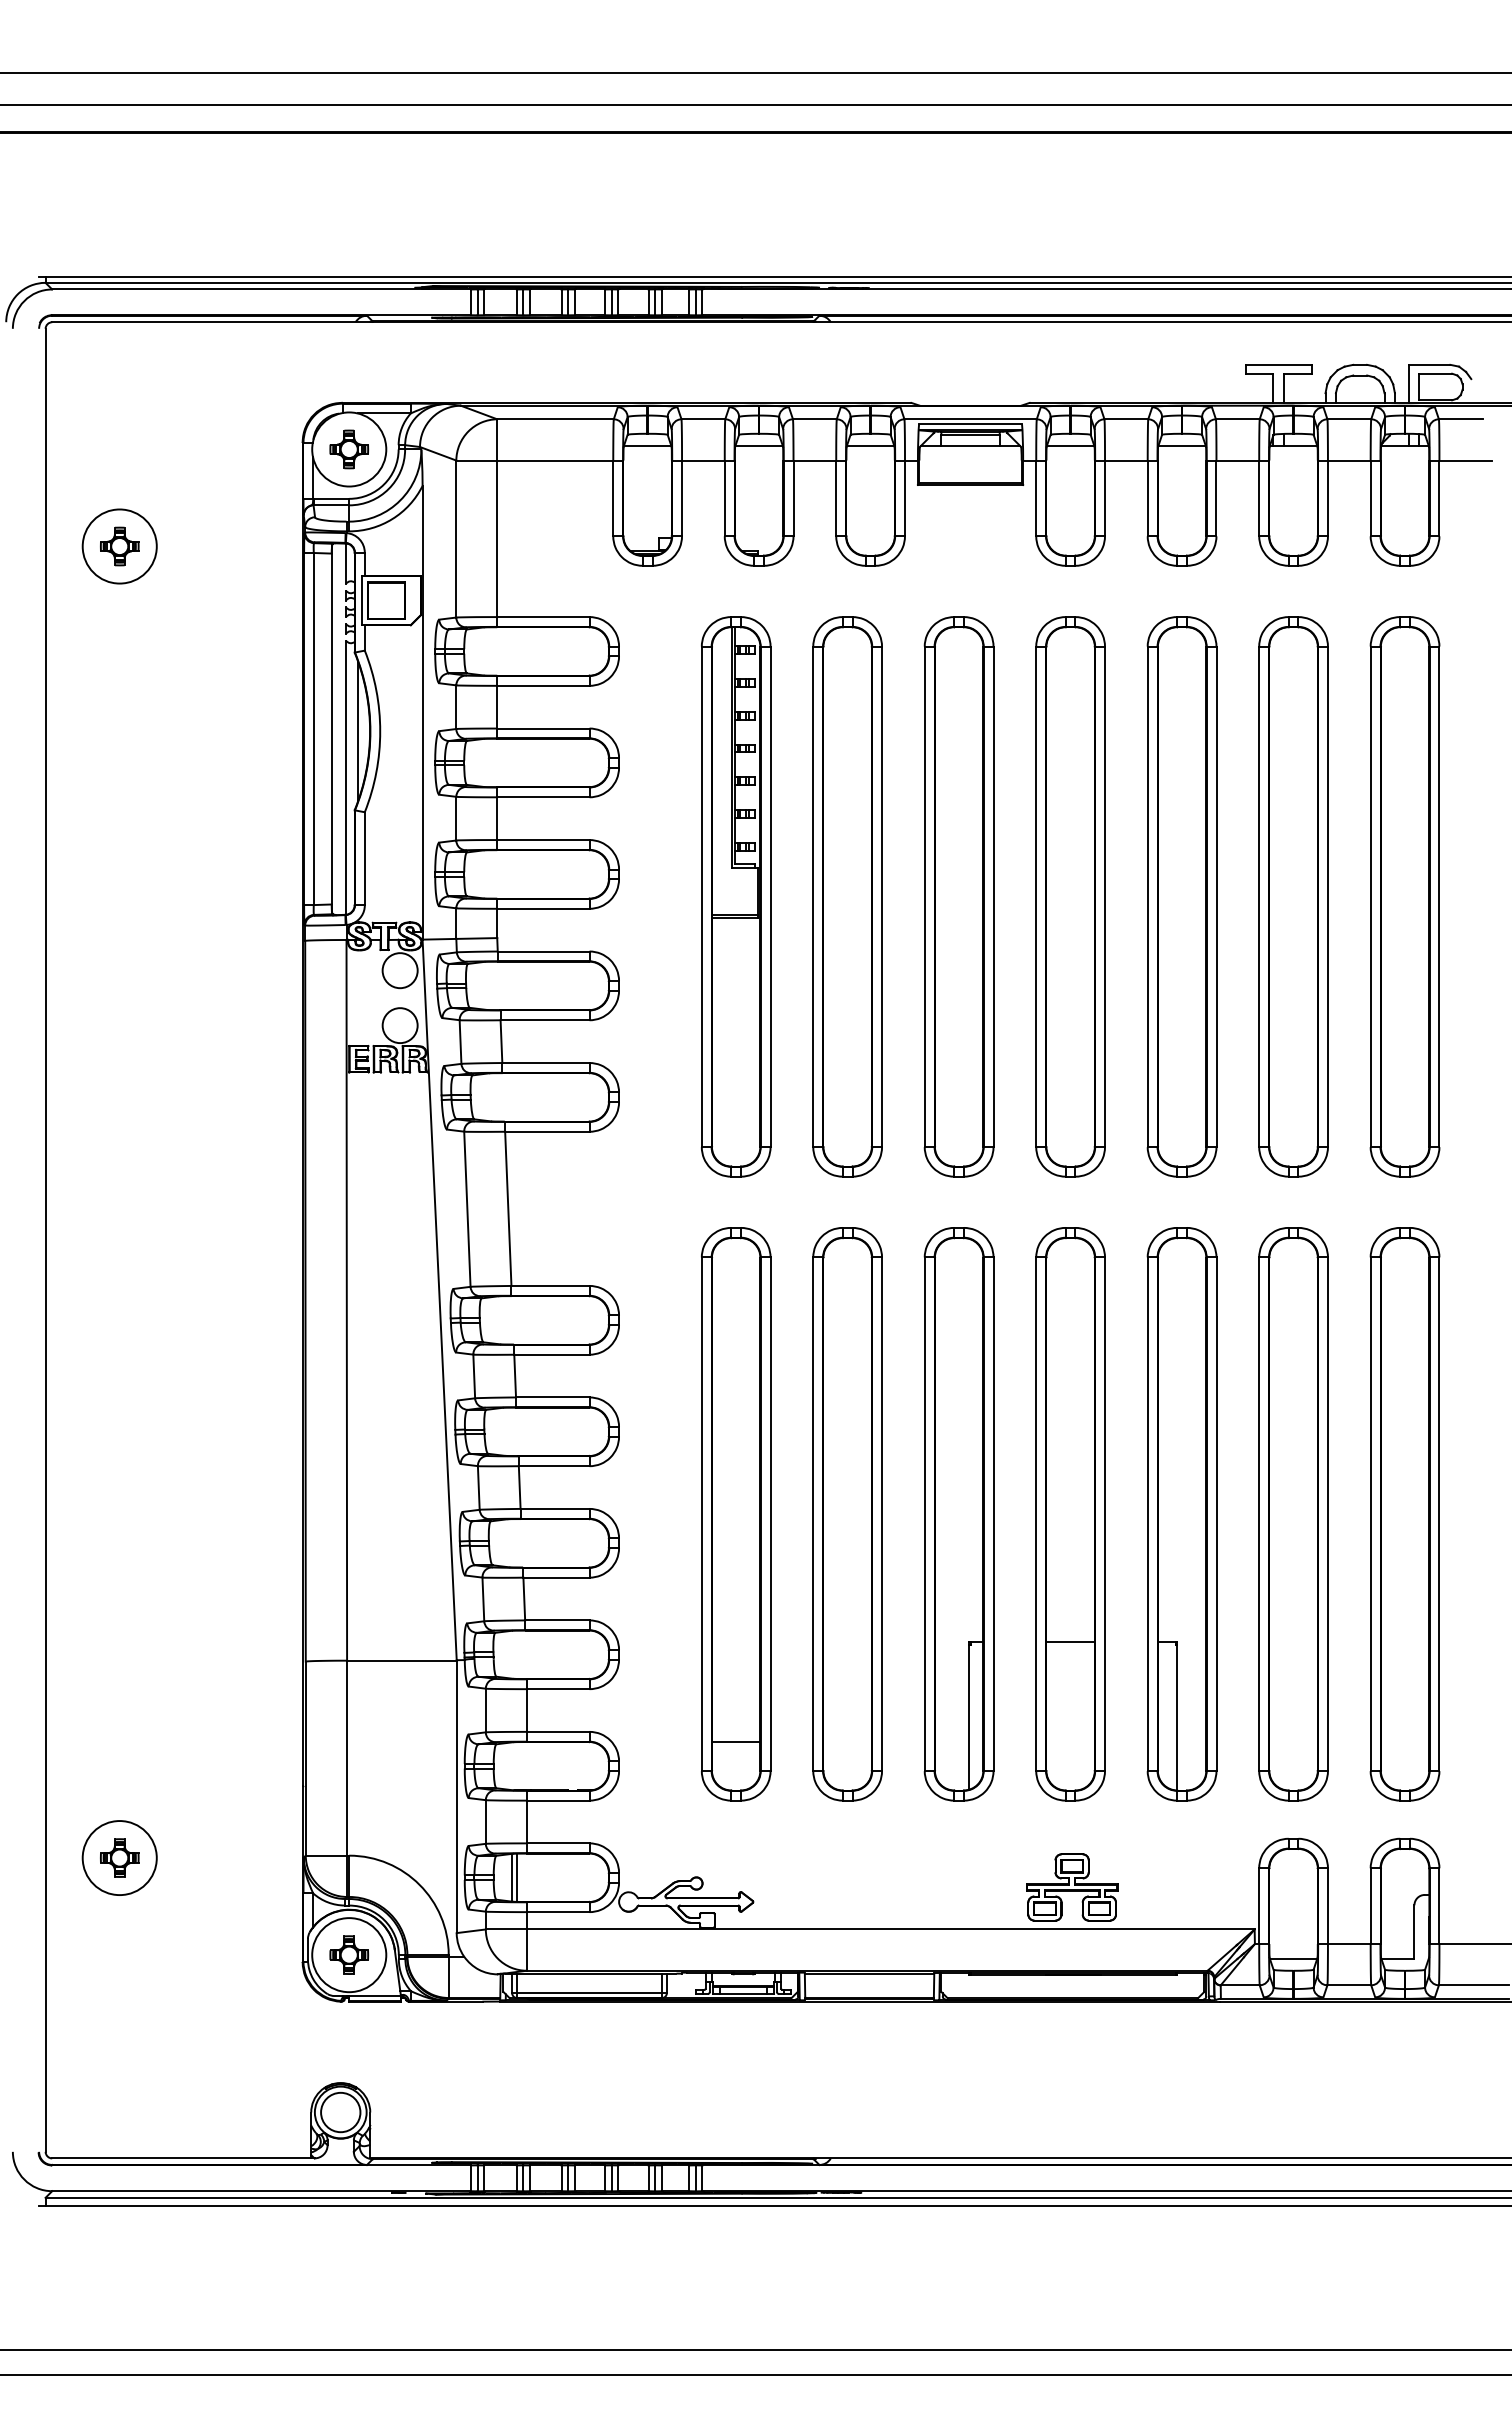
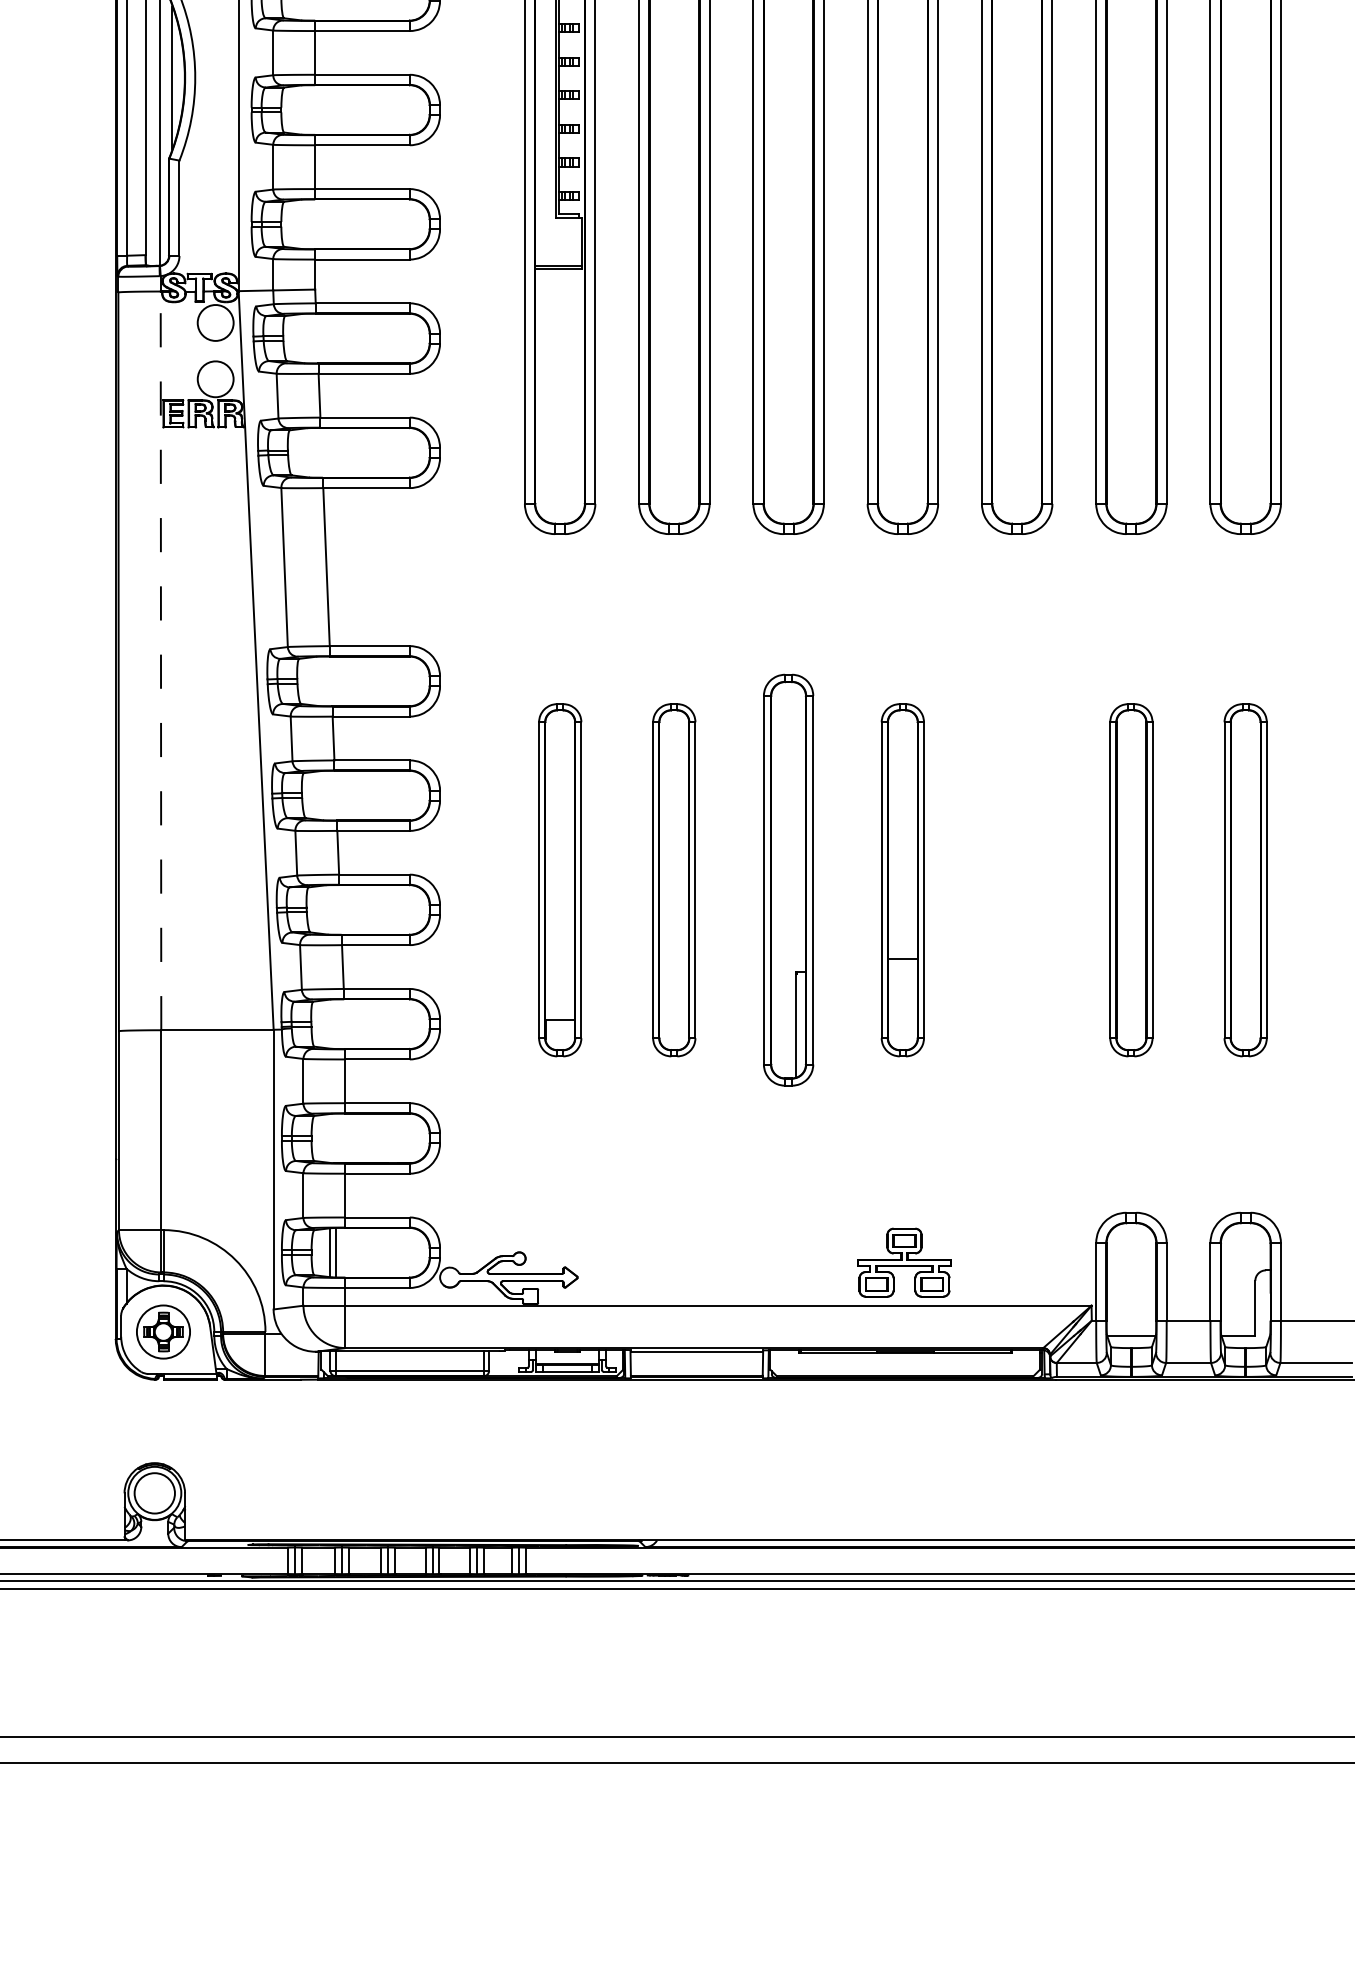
line: (346, 1299) -> (160, 660), solid -> dashed
part: (736, 1514) -> (560, 880), size x0.6
part: (847, 1514) -> (674, 880), size x0.6
part: (958, 1514) -> (787, 880), size x0.7
part: (1070, 1514) -> (902, 880), size x0.6
part: (1181, 1514) -> (1016, 880), removed
part: (1293, 1514) -> (1131, 880), size x0.6
part: (1404, 1514) -> (1245, 880), size x0.6
circle: (349, 1955) -> (163, 1332), size x0.7

